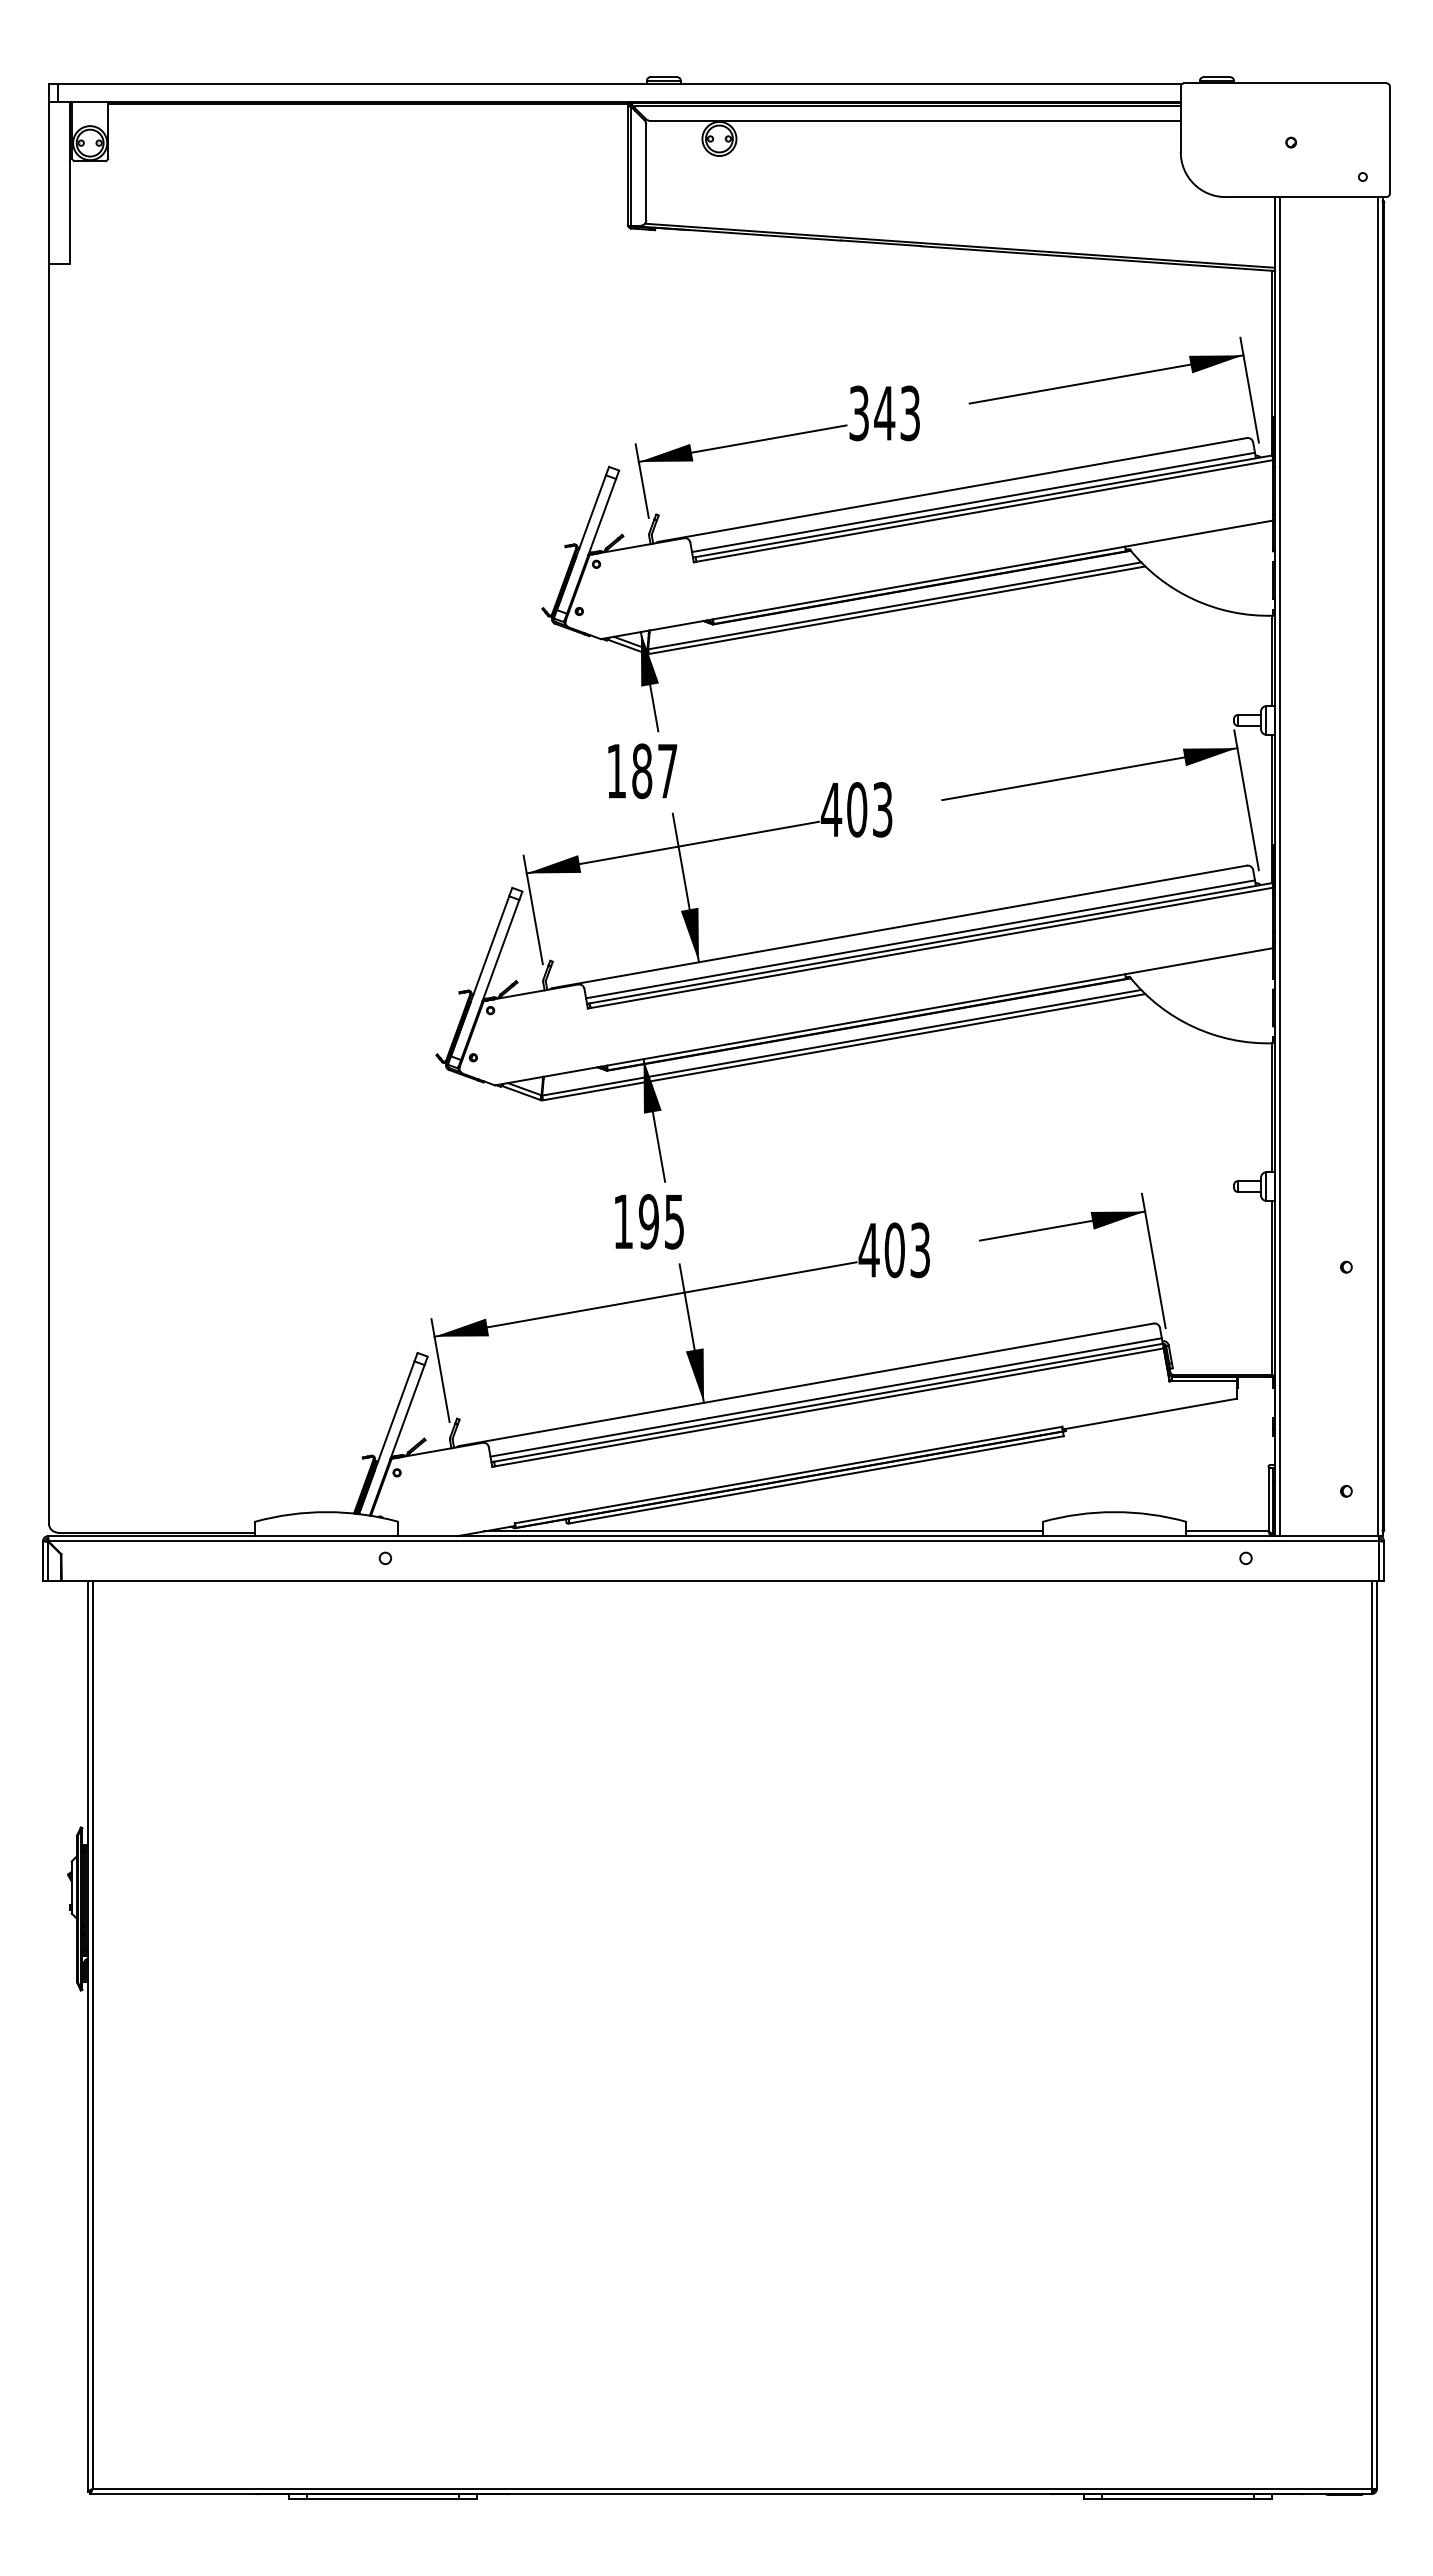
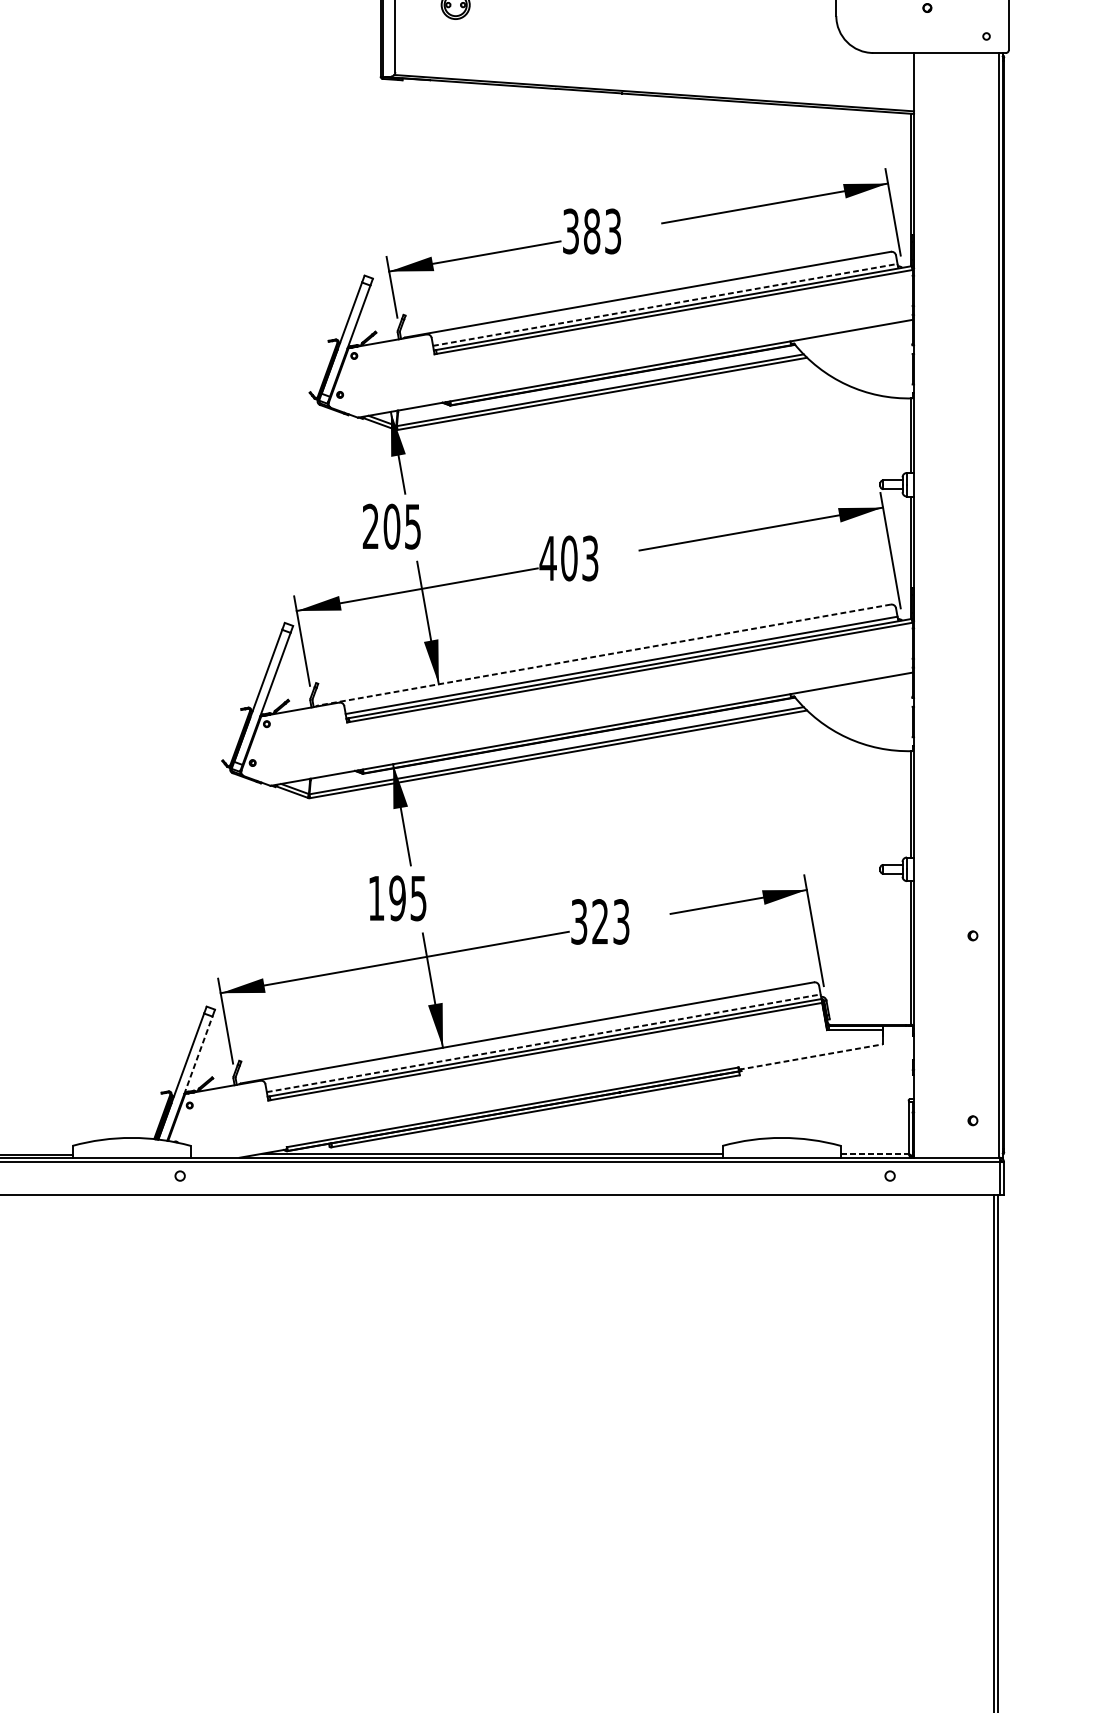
text: (884, 413) -> (591, 231), 343 -> 383
line: (973, 502) -> (665, 304), solid -> dashed
text: (642, 771) -> (392, 526), 187 -> 205
line: (1280, 866) -> (918, 605), removed
line: (899, 926) -> (604, 654), solid -> dashed
text: (881, 1250) -> (589, 922), 403 -> 323
line: (826, 1397) -> (544, 1043), solid -> dashed
line: (407, 1411) -> (198, 1054), solid -> dashed
line: (1149, 1414) -> (810, 1057), solid -> dashed
line: (1227, 1531) -> (874, 1153), solid -> dashed

